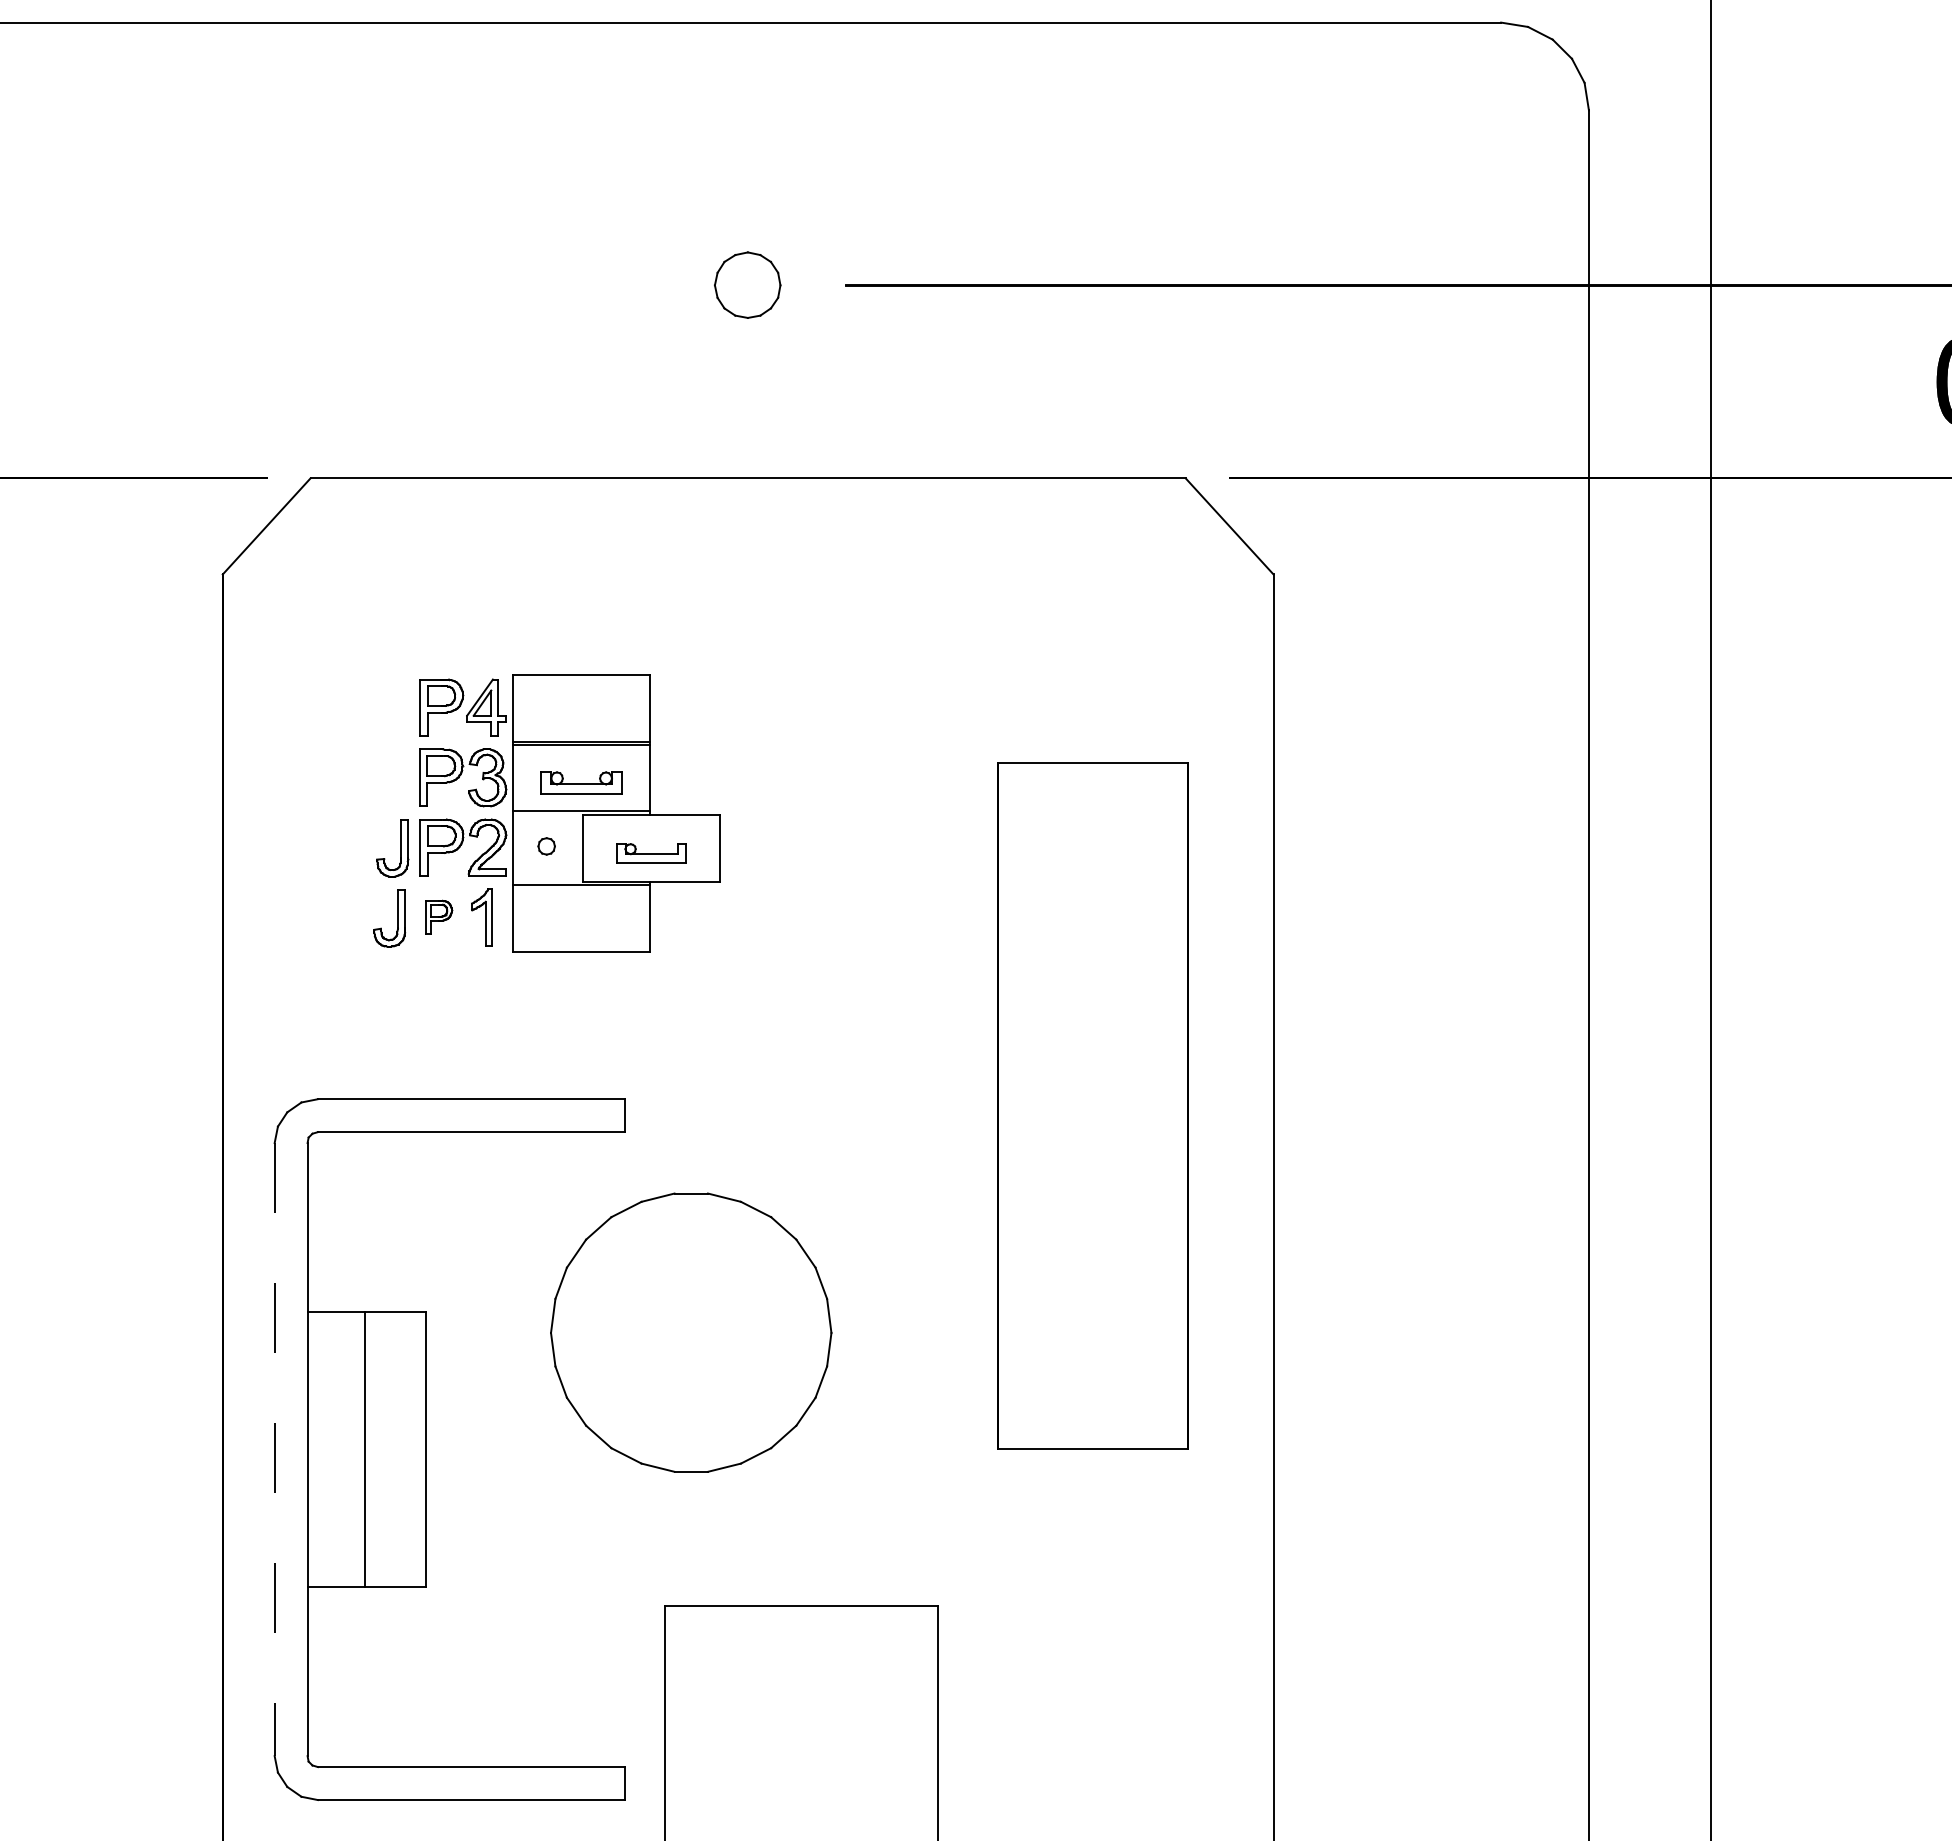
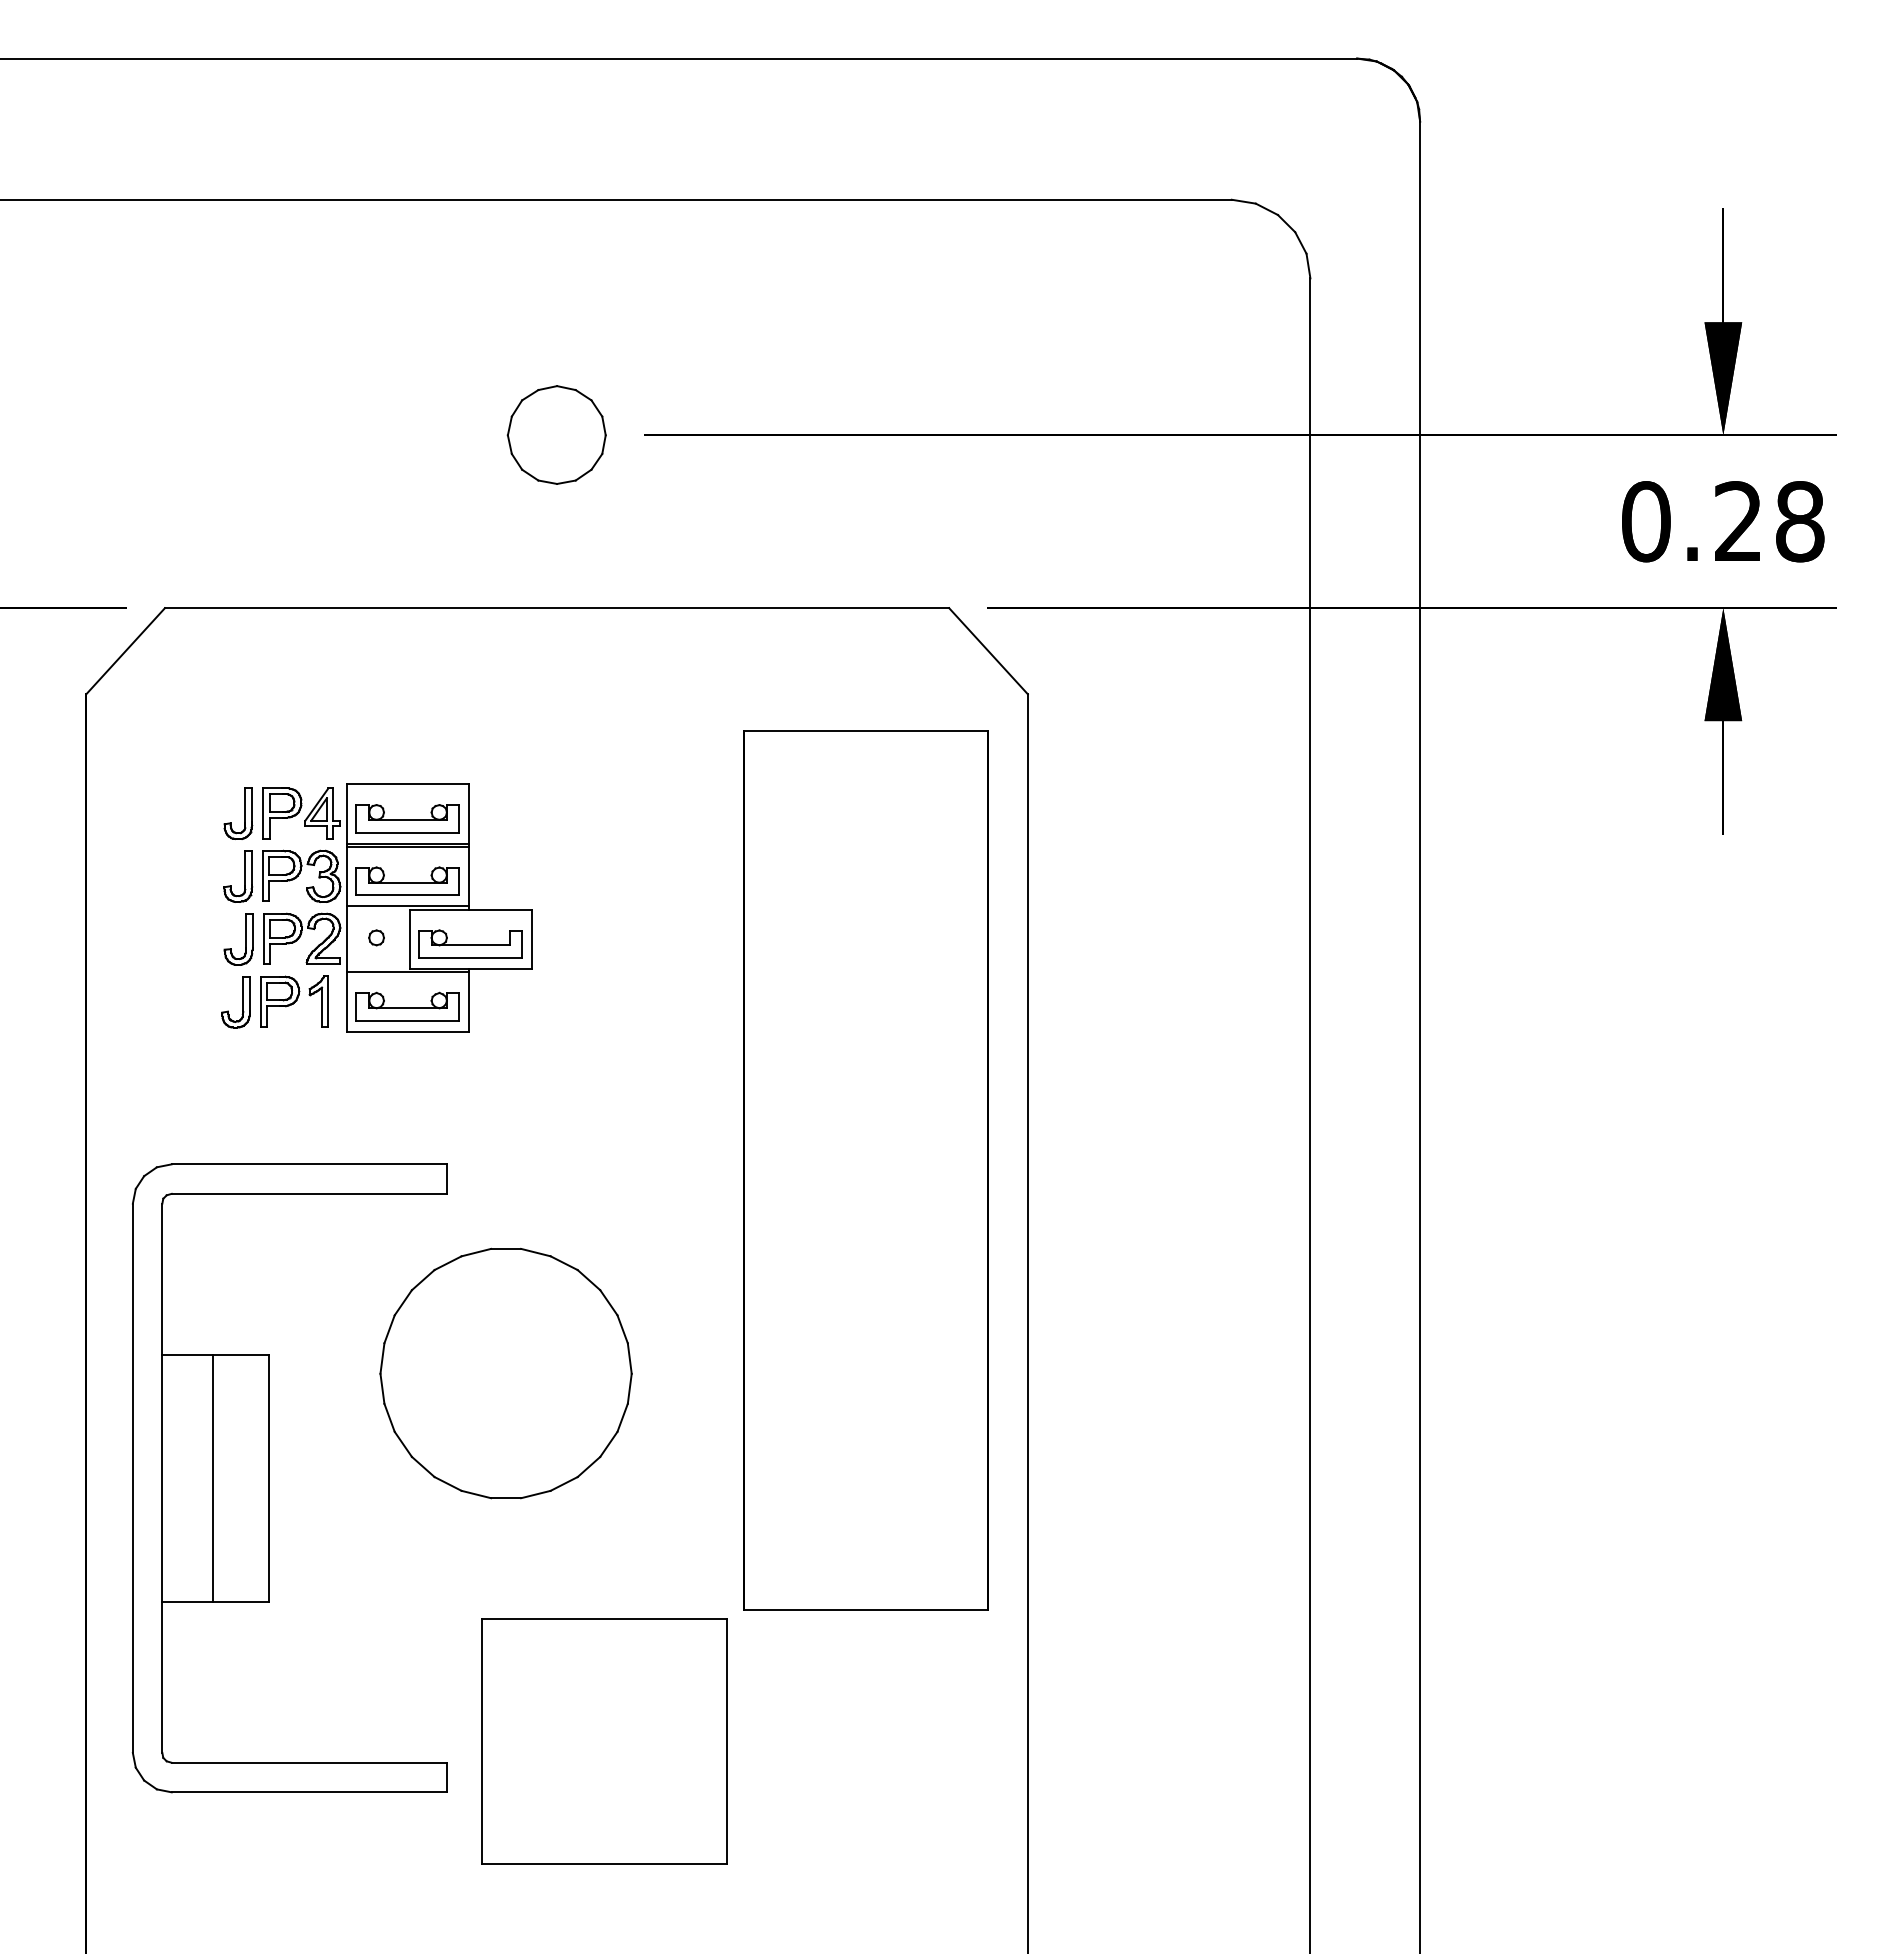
part: (747, 284) -> (556, 434), size x1.67
part: (392, 707) -> (238, 813), added
part: (581, 713) -> (407, 818), added
part: (392, 777) -> (238, 876), added
part: (581, 782) -> (407, 880), size x1.43
part: (651, 852) -> (470, 943), size x1.67
part: (439, 917) -> (280, 1001), size x1.67
part: (581, 923) -> (407, 1006), added
part: (1092, 1106) -> (865, 1170), size x1.43
line: (274, 1449) -> (132, 1478), dashed -> solid

